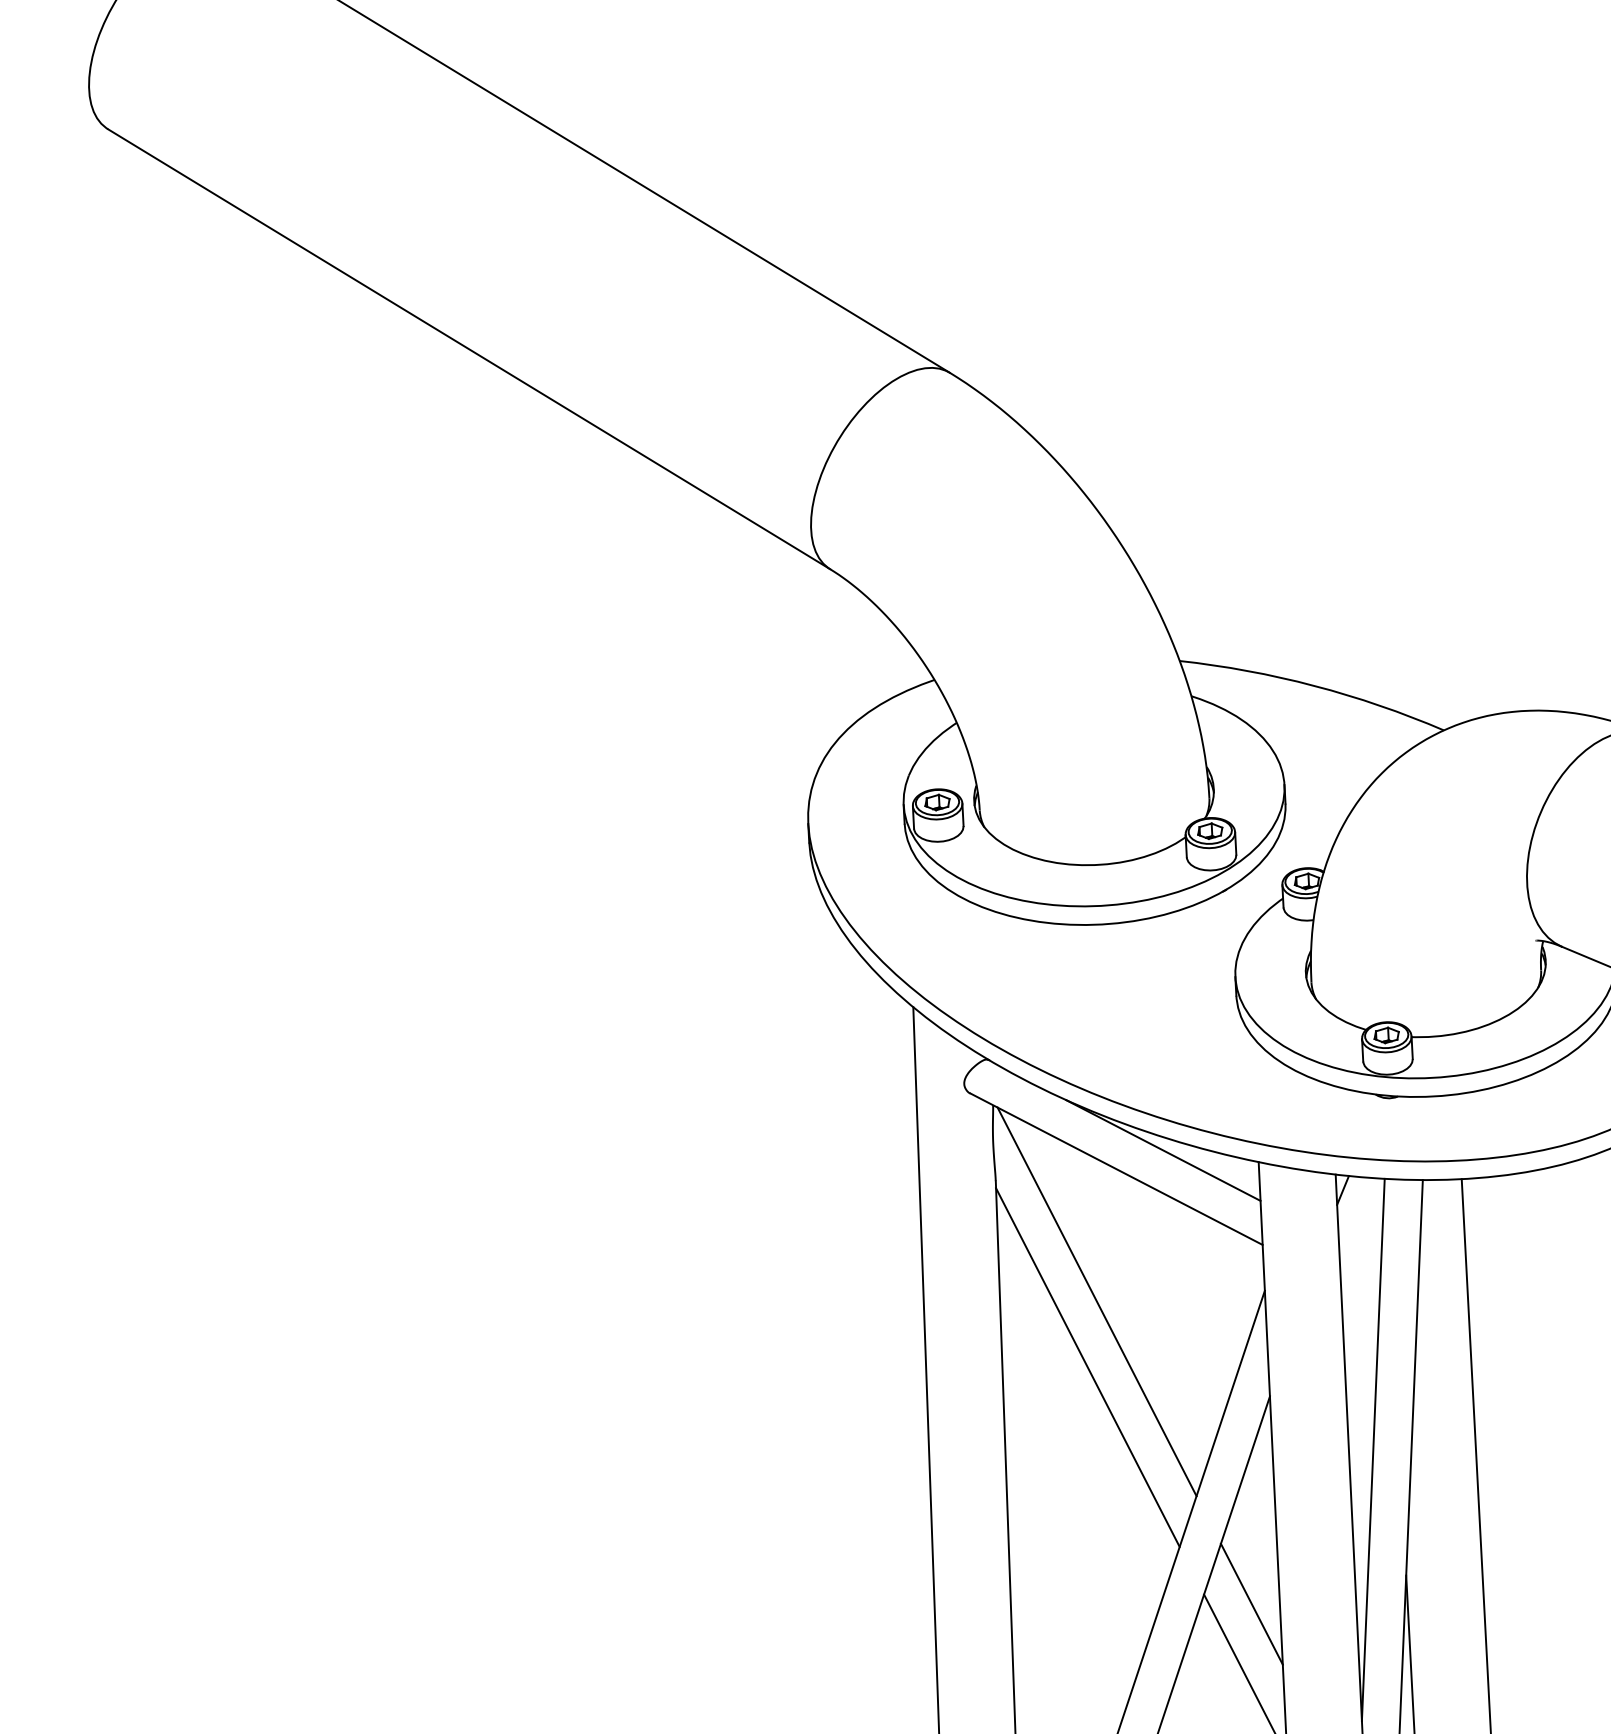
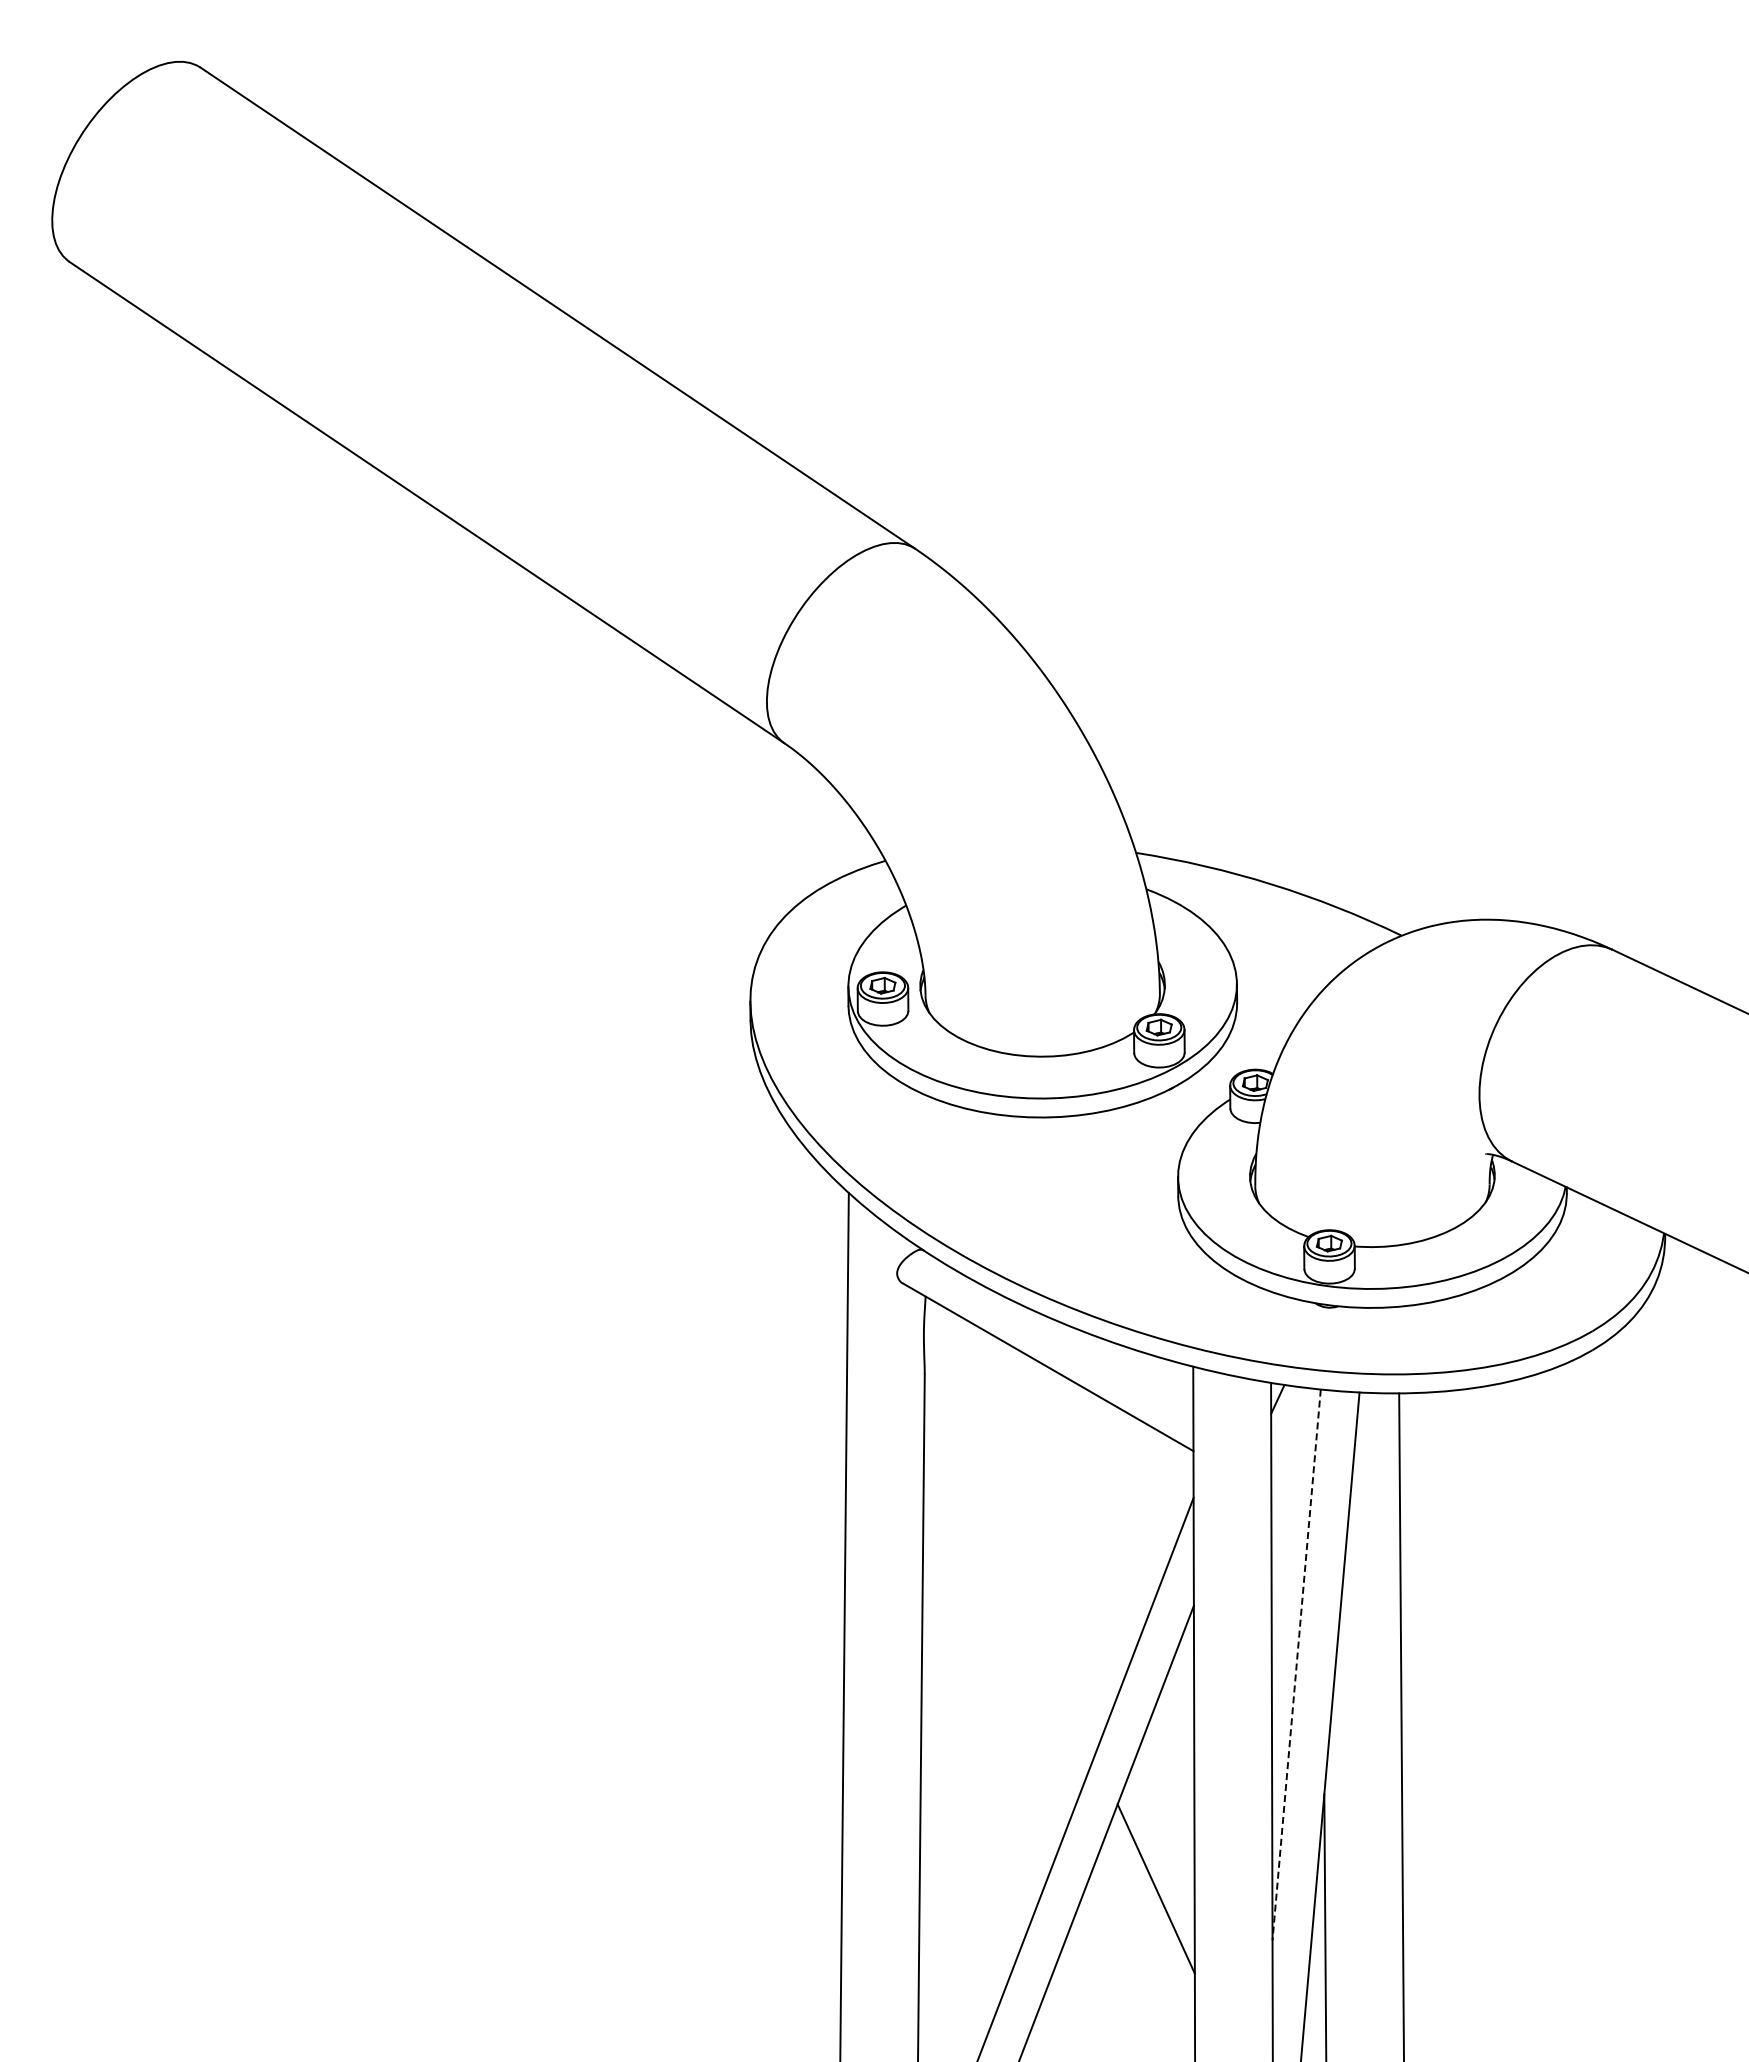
line: (1163, 1150) -> (1096, 1350), removed
line: (1096, 1301) -> (1021, 1501), removed
line: (1087, 1367) -> (1009, 1567), removed
line: (1373, 1450) -> (1296, 1665), solid -> dashed
line: (1251, 1604) -> (1165, 1816), removed

